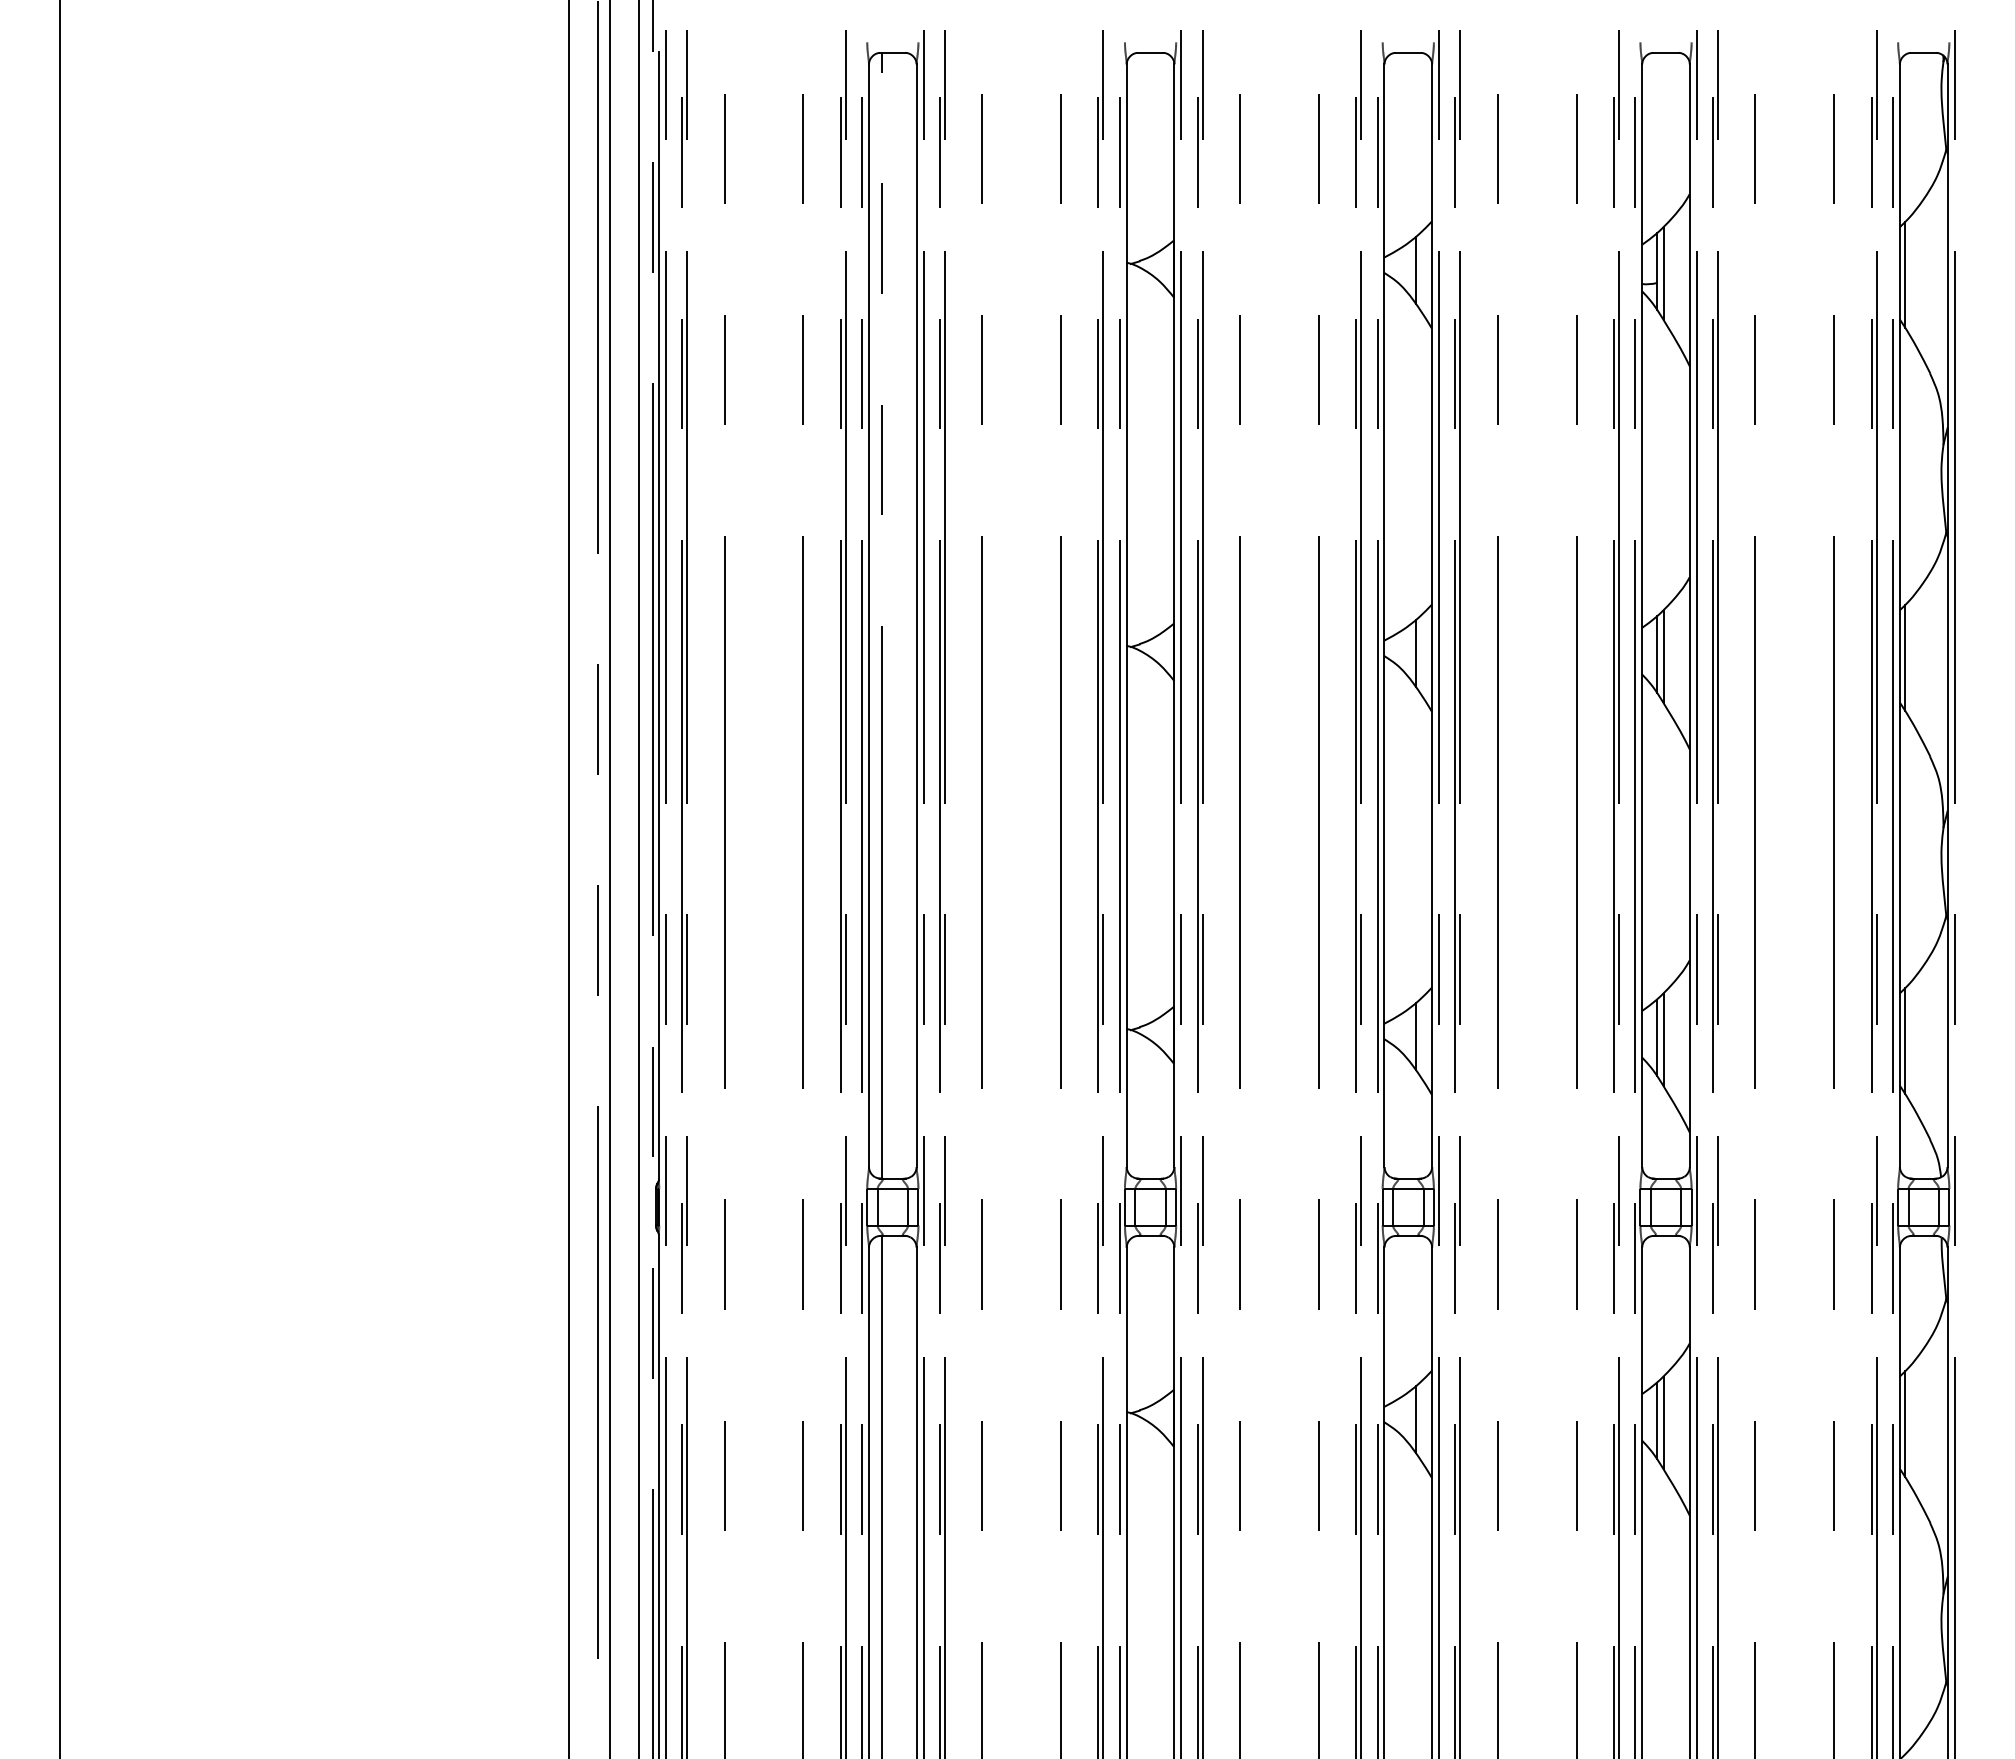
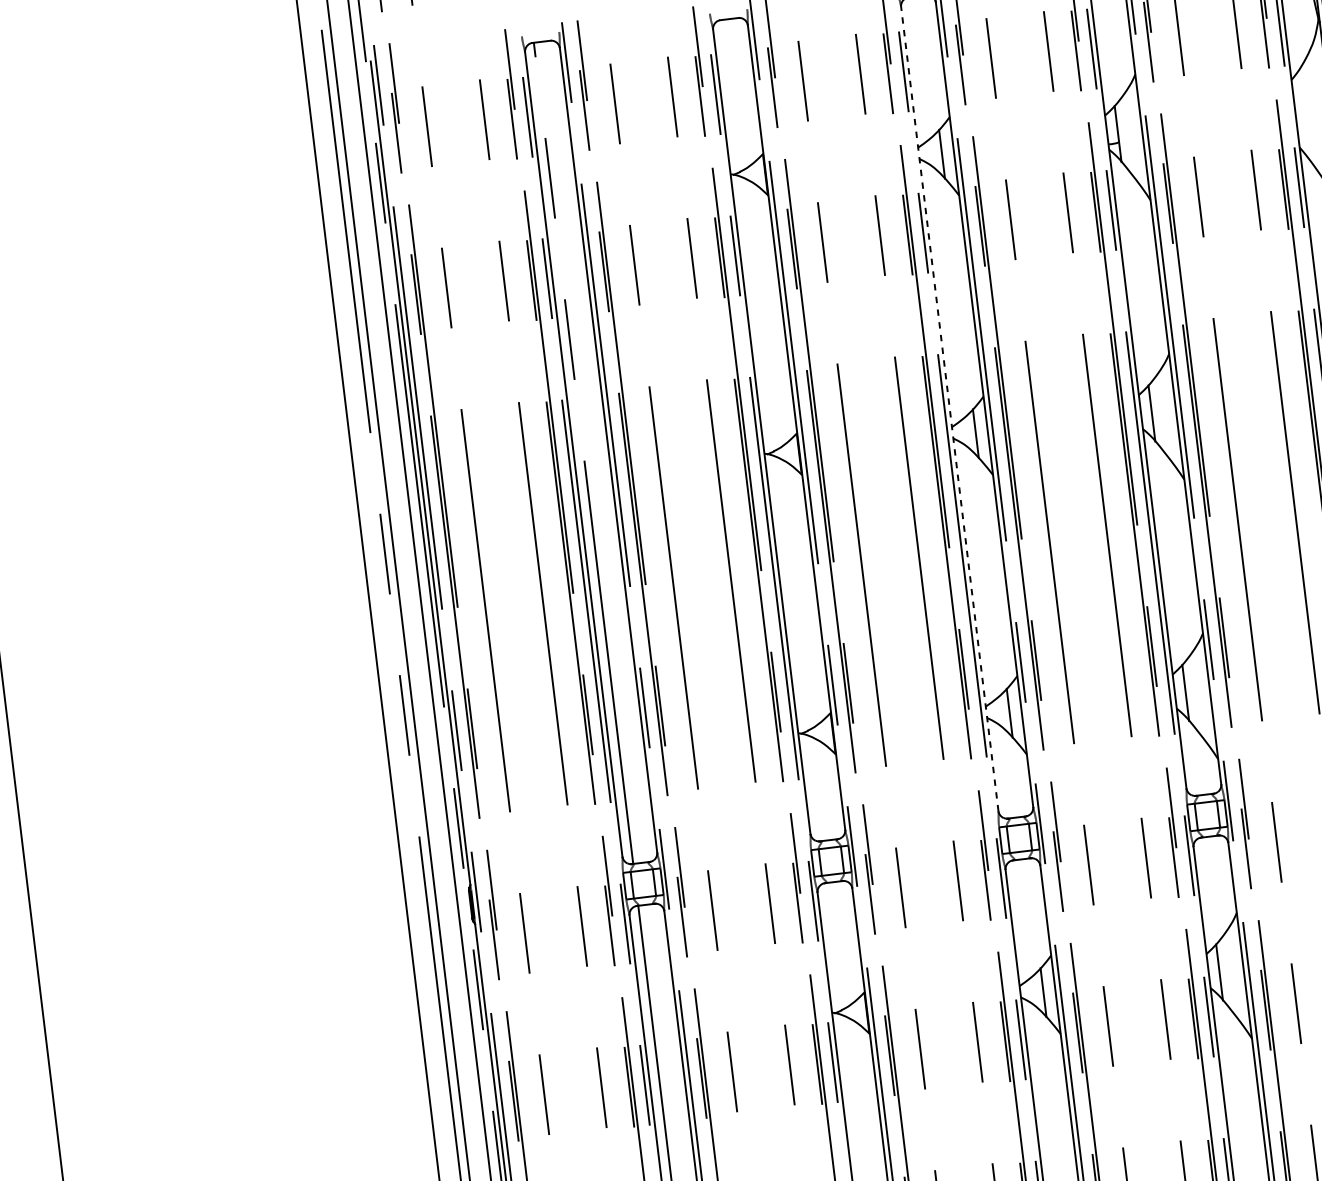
line: (1663, 273) -> (1123, 134), removed
line: (1905, 274) -> (1299, 114), removed
line: (1384, 615) -> (949, 408), solid -> dashed
line: (1663, 656) -> (1156, 414), removed
line: (1663, 1039) -> (1190, 693), removed
line: (1663, 1422) -> (1224, 972), removed

